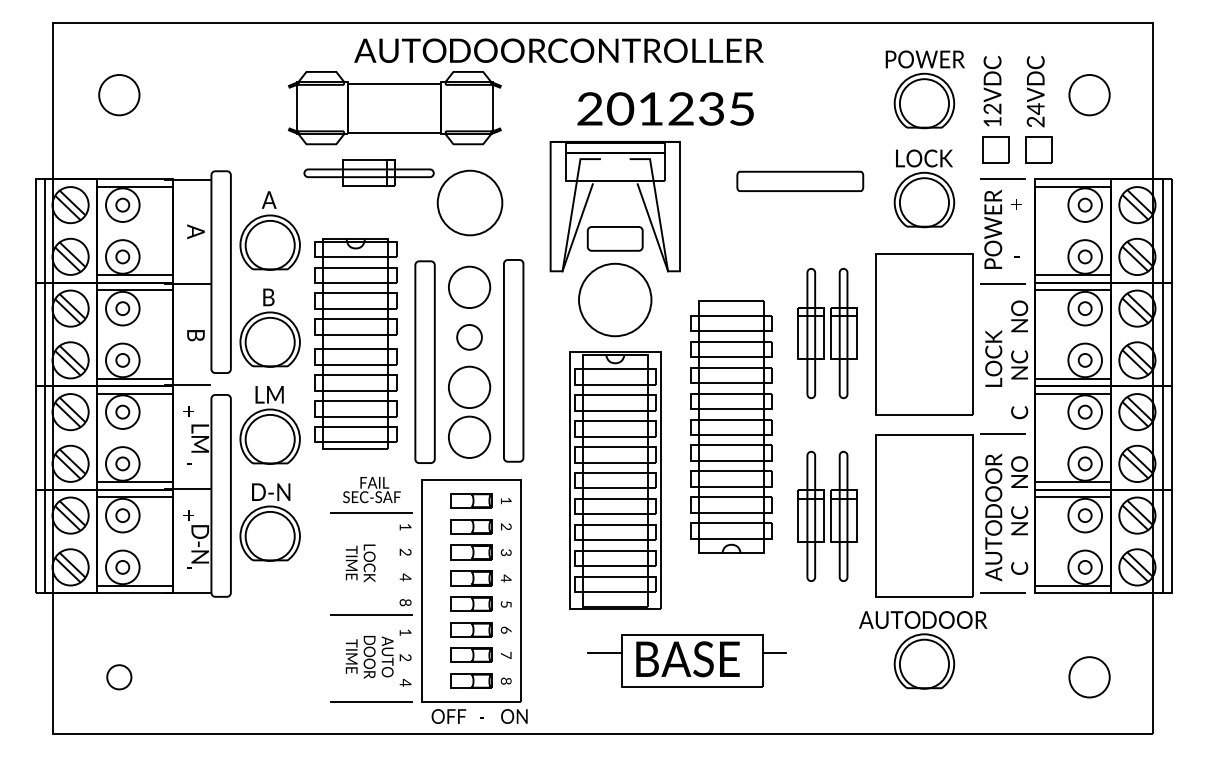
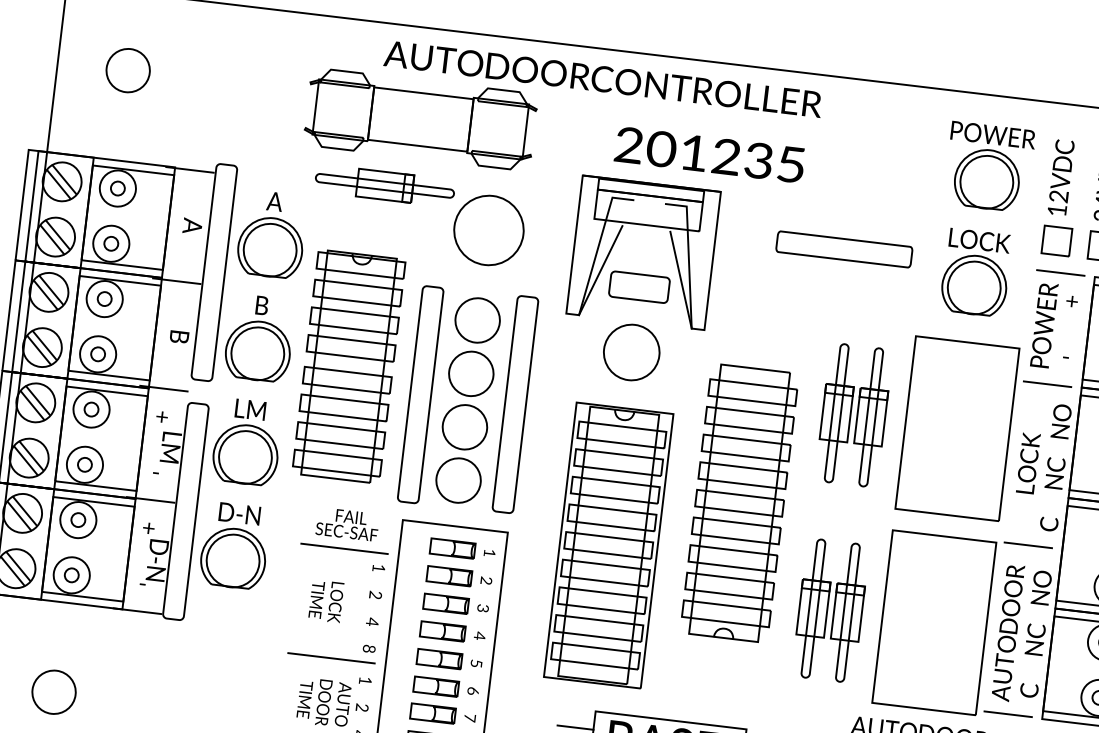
circle: (615, 299) -> (631, 352), size x0.71
circle: (469, 337) -> (471, 374), size x1.67
circle: (119, 677) -> (54, 692), size x1.67

